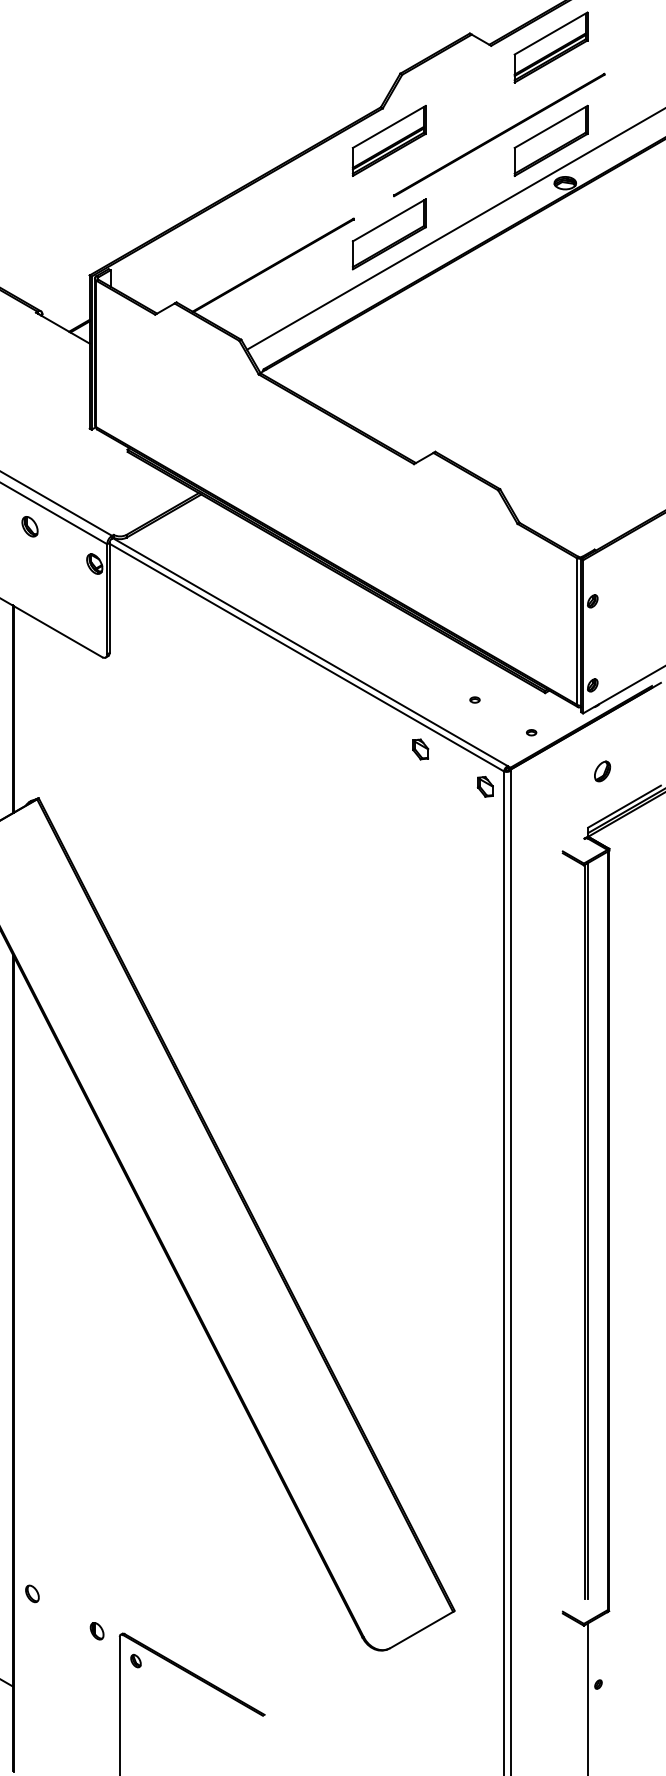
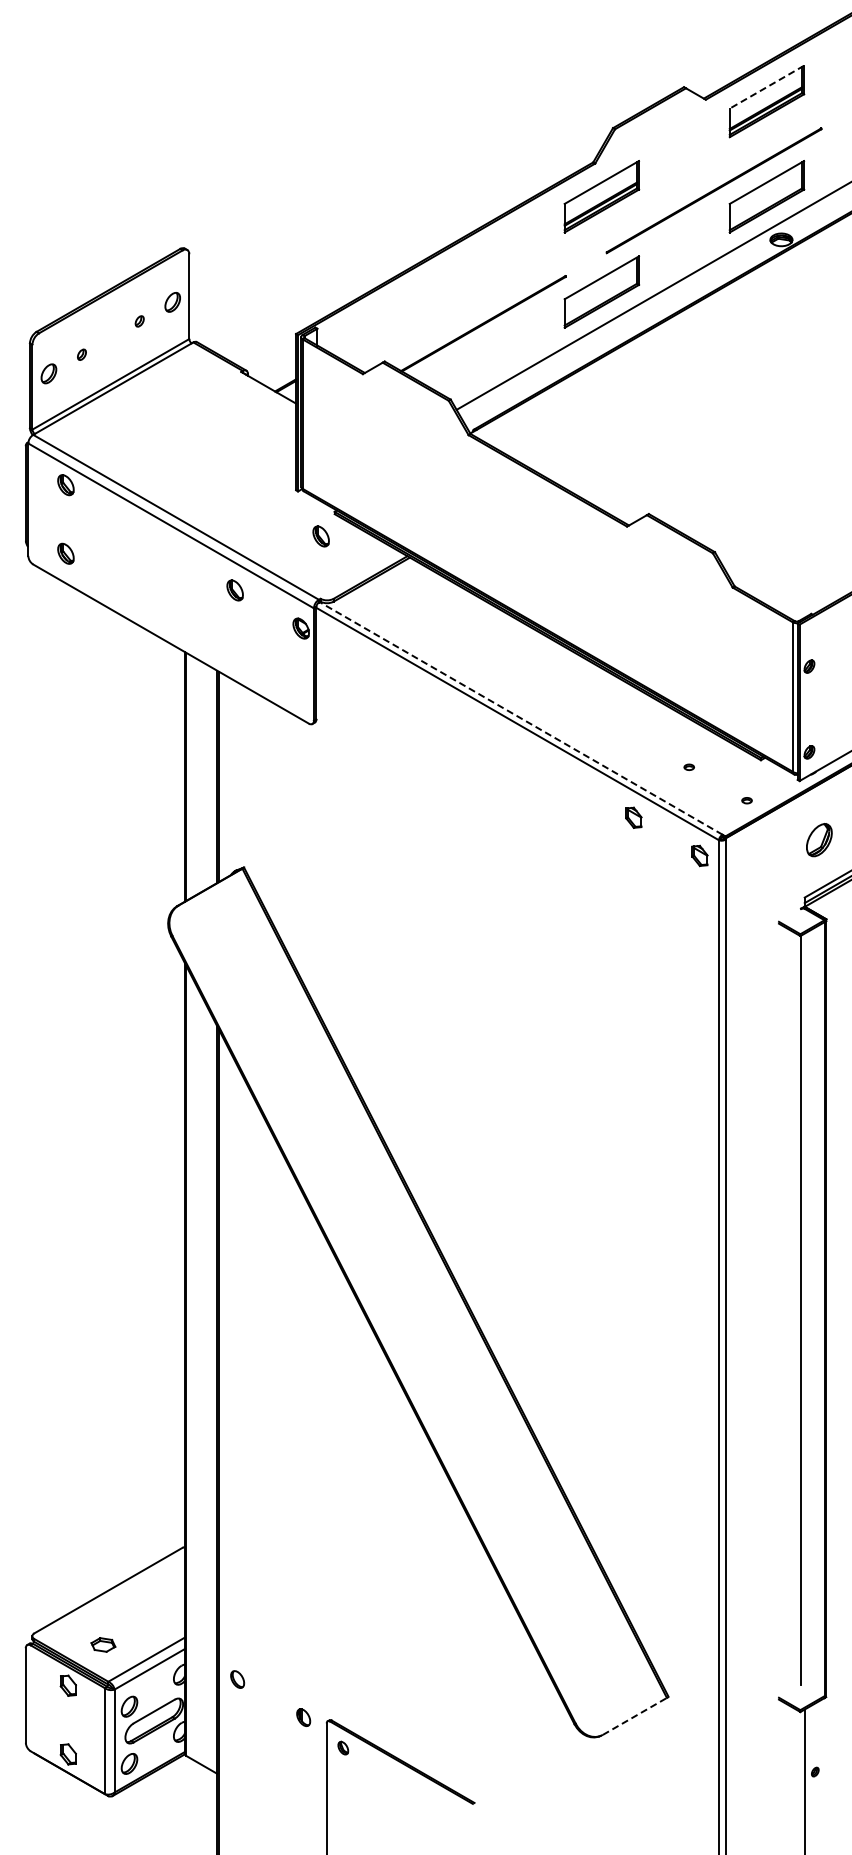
line: (550, 33) -> (766, 87), solid -> dashed
part: (113, 473) -> (320, 536), added
line: (310, 652) -> (521, 718), solid -> dashed
part: (602, 771) -> (819, 840), size x1.6
line: (587, 1230) -> (804, 1308), removed
line: (421, 1630) -> (634, 1716), solid -> dashed

